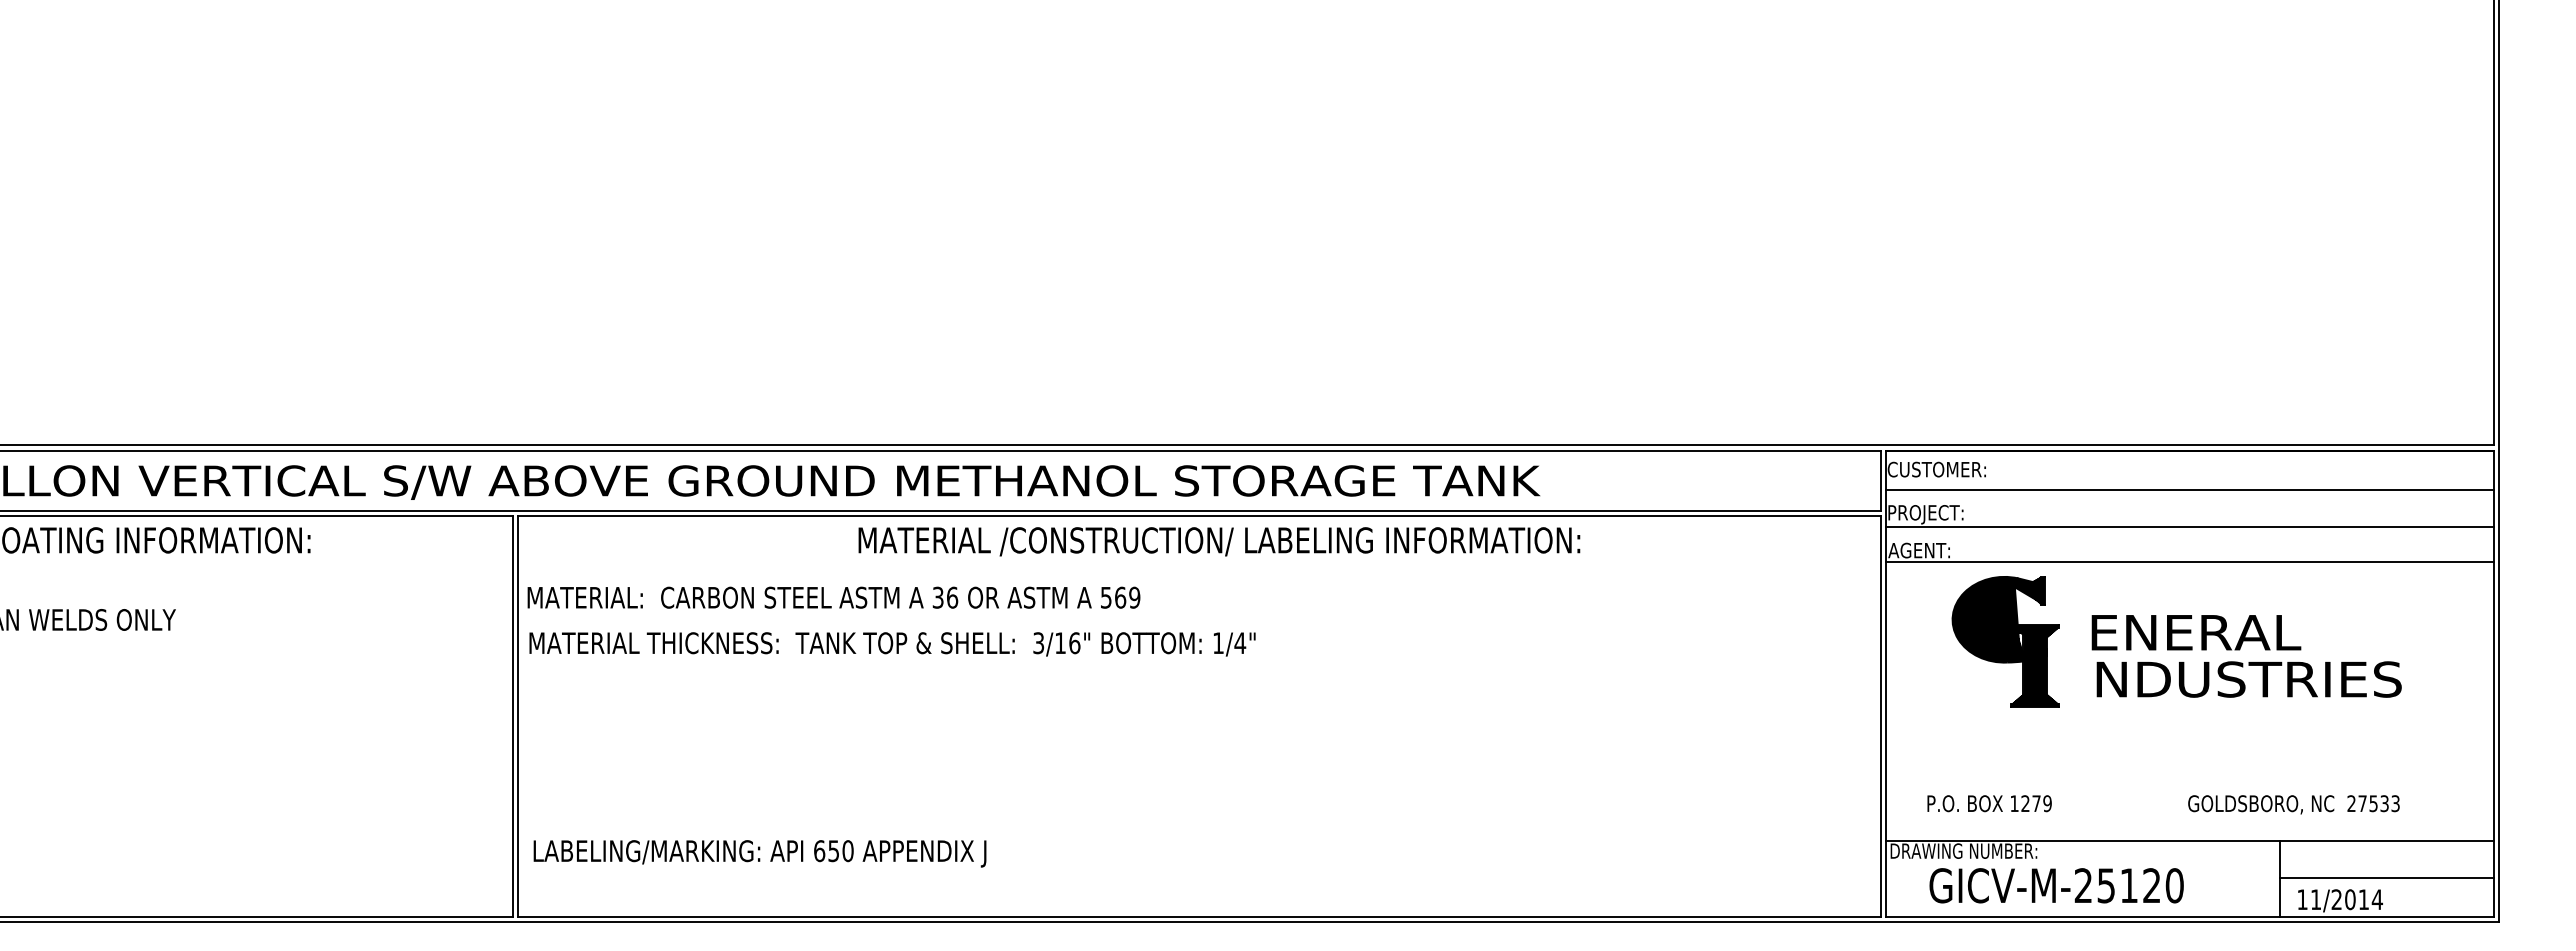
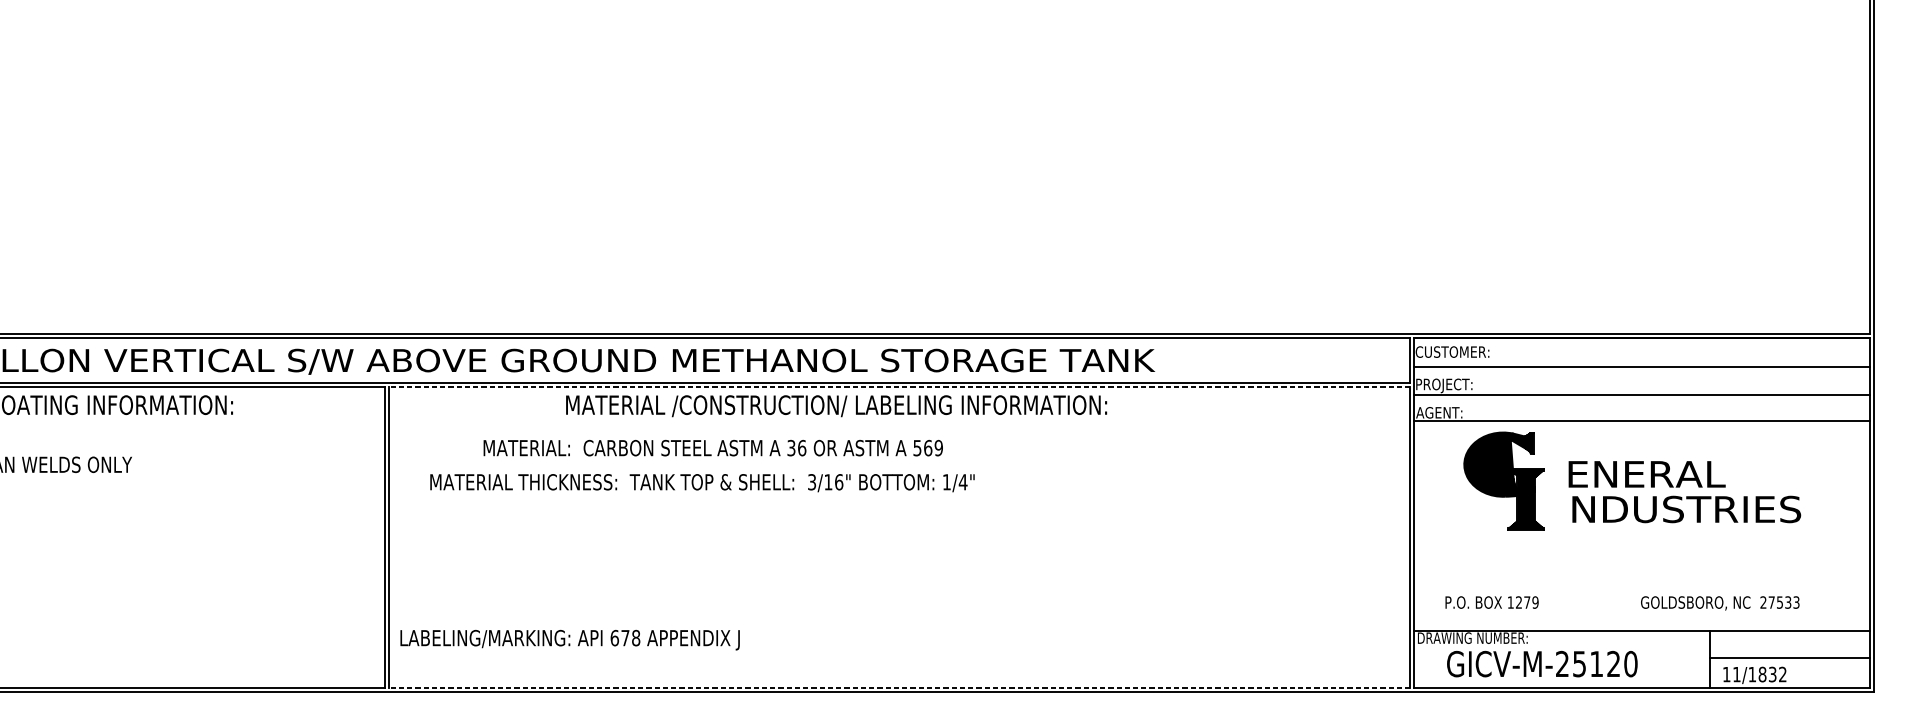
line: (1198, 516) -> (898, 387), solid -> dashed
text: (1219, 541) -> (836, 405), moved
text: (833, 597) -> (712, 447), moved
text: (892, 644) -> (702, 483), moved
text: (840, 851) -> (630, 638), 650 -> 678
text: (2357, 899) -> (1767, 674), 11/2014 -> 11/1832
line: (1198, 917) -> (898, 687), solid -> dashed

